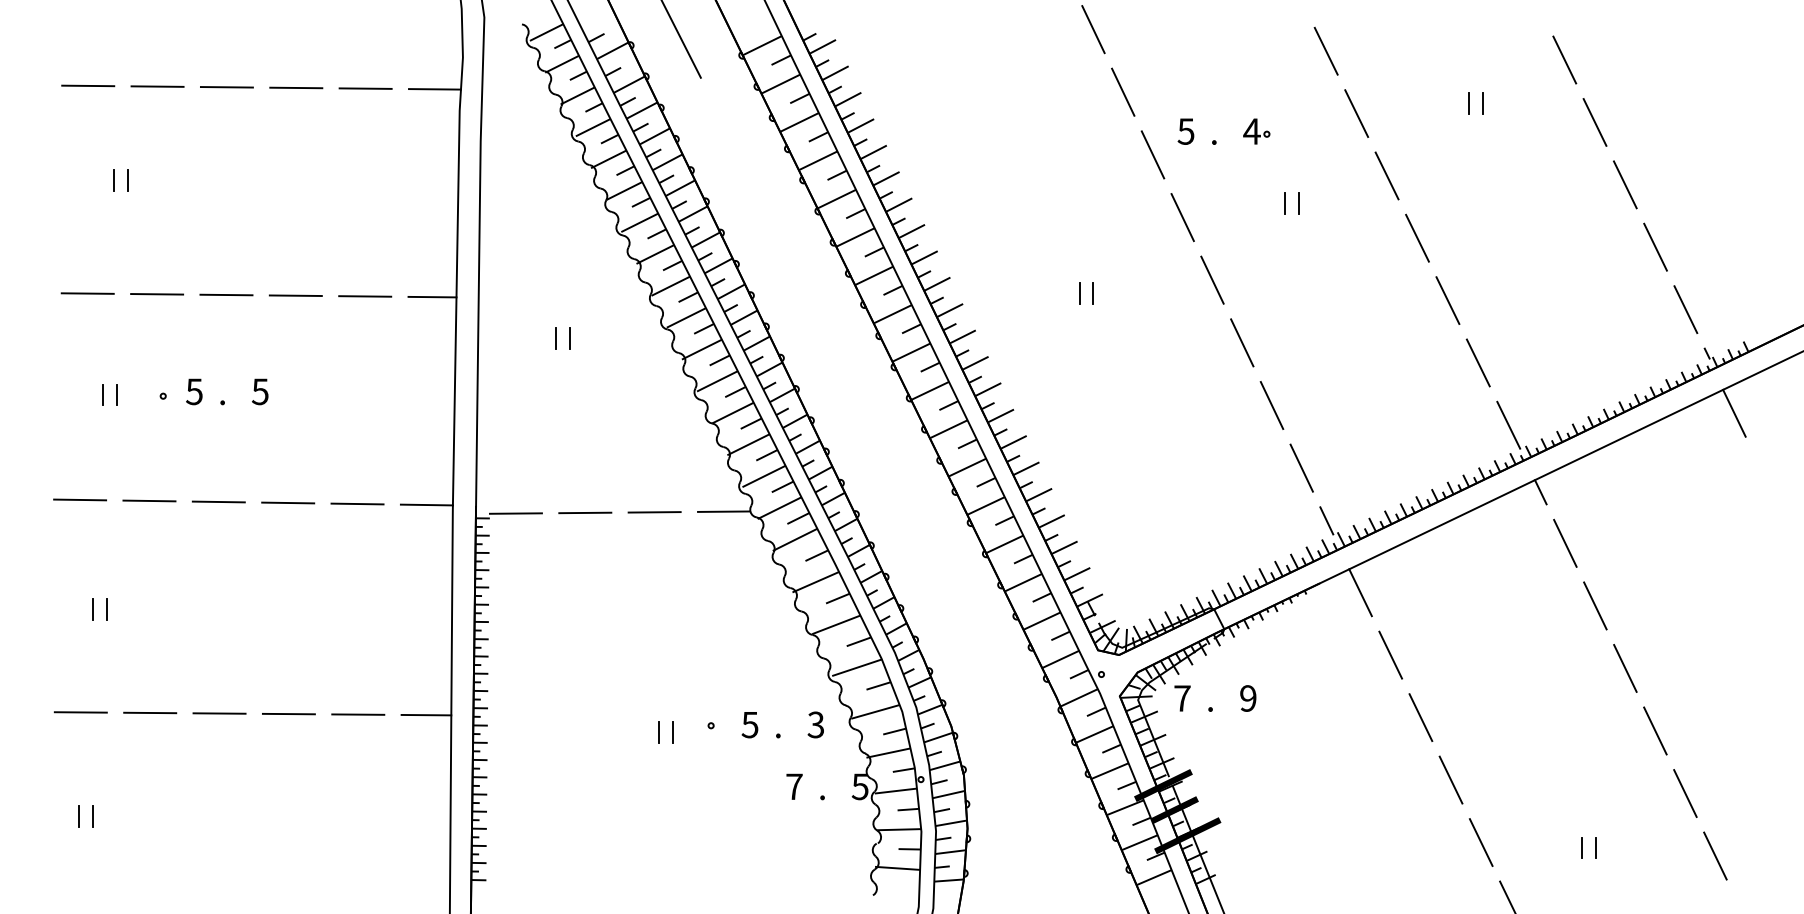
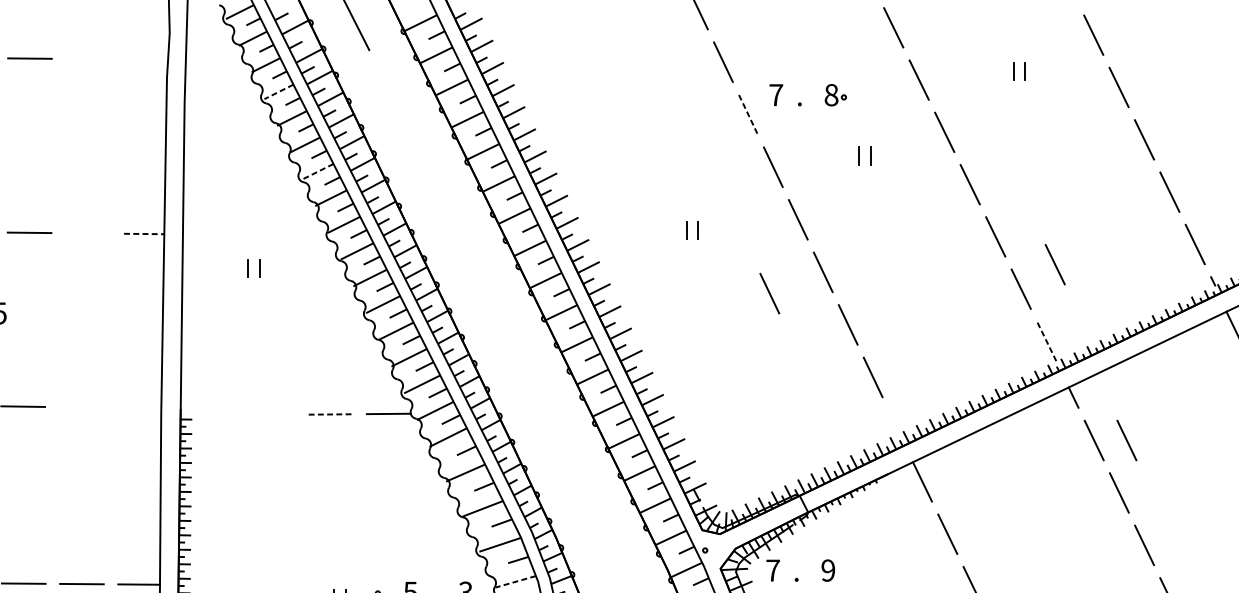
line: (365, 88) -> (88, 59), removed
line: (434, 89) -> (145, 59), removed
line: (592, 127) -> (278, 91), solid -> dashed
text: (1185, 131) -> (775, 95), 5 -> 7
text: (1251, 131) -> (831, 95), 4 -> 8
line: (1153, 155) -> (748, 115), solid -> dashed
line: (639, 222) -> (317, 171), solid -> dashed
line: (365, 296) -> (88, 233), removed
line: (432, 297) -> (144, 234), solid -> dashed
line: (1518, 333) -> (1054, 264), added
line: (1178, 367) -> (769, 293), added
line: (1508, 424) -> (1046, 340), solid -> dashed
line: (357, 503) -> (81, 407), removed
line: (426, 504) -> (139, 407), removed
line: (585, 512) -> (272, 414), removed
line: (655, 512) -> (331, 414), solid -> dashed
line: (515, 513) -> (213, 415), removed
line: (1326, 520) -> (893, 421), removed
line: (1604, 542) -> (1127, 439), added
line: (875, 712) -> (515, 582), solid -> dashed

